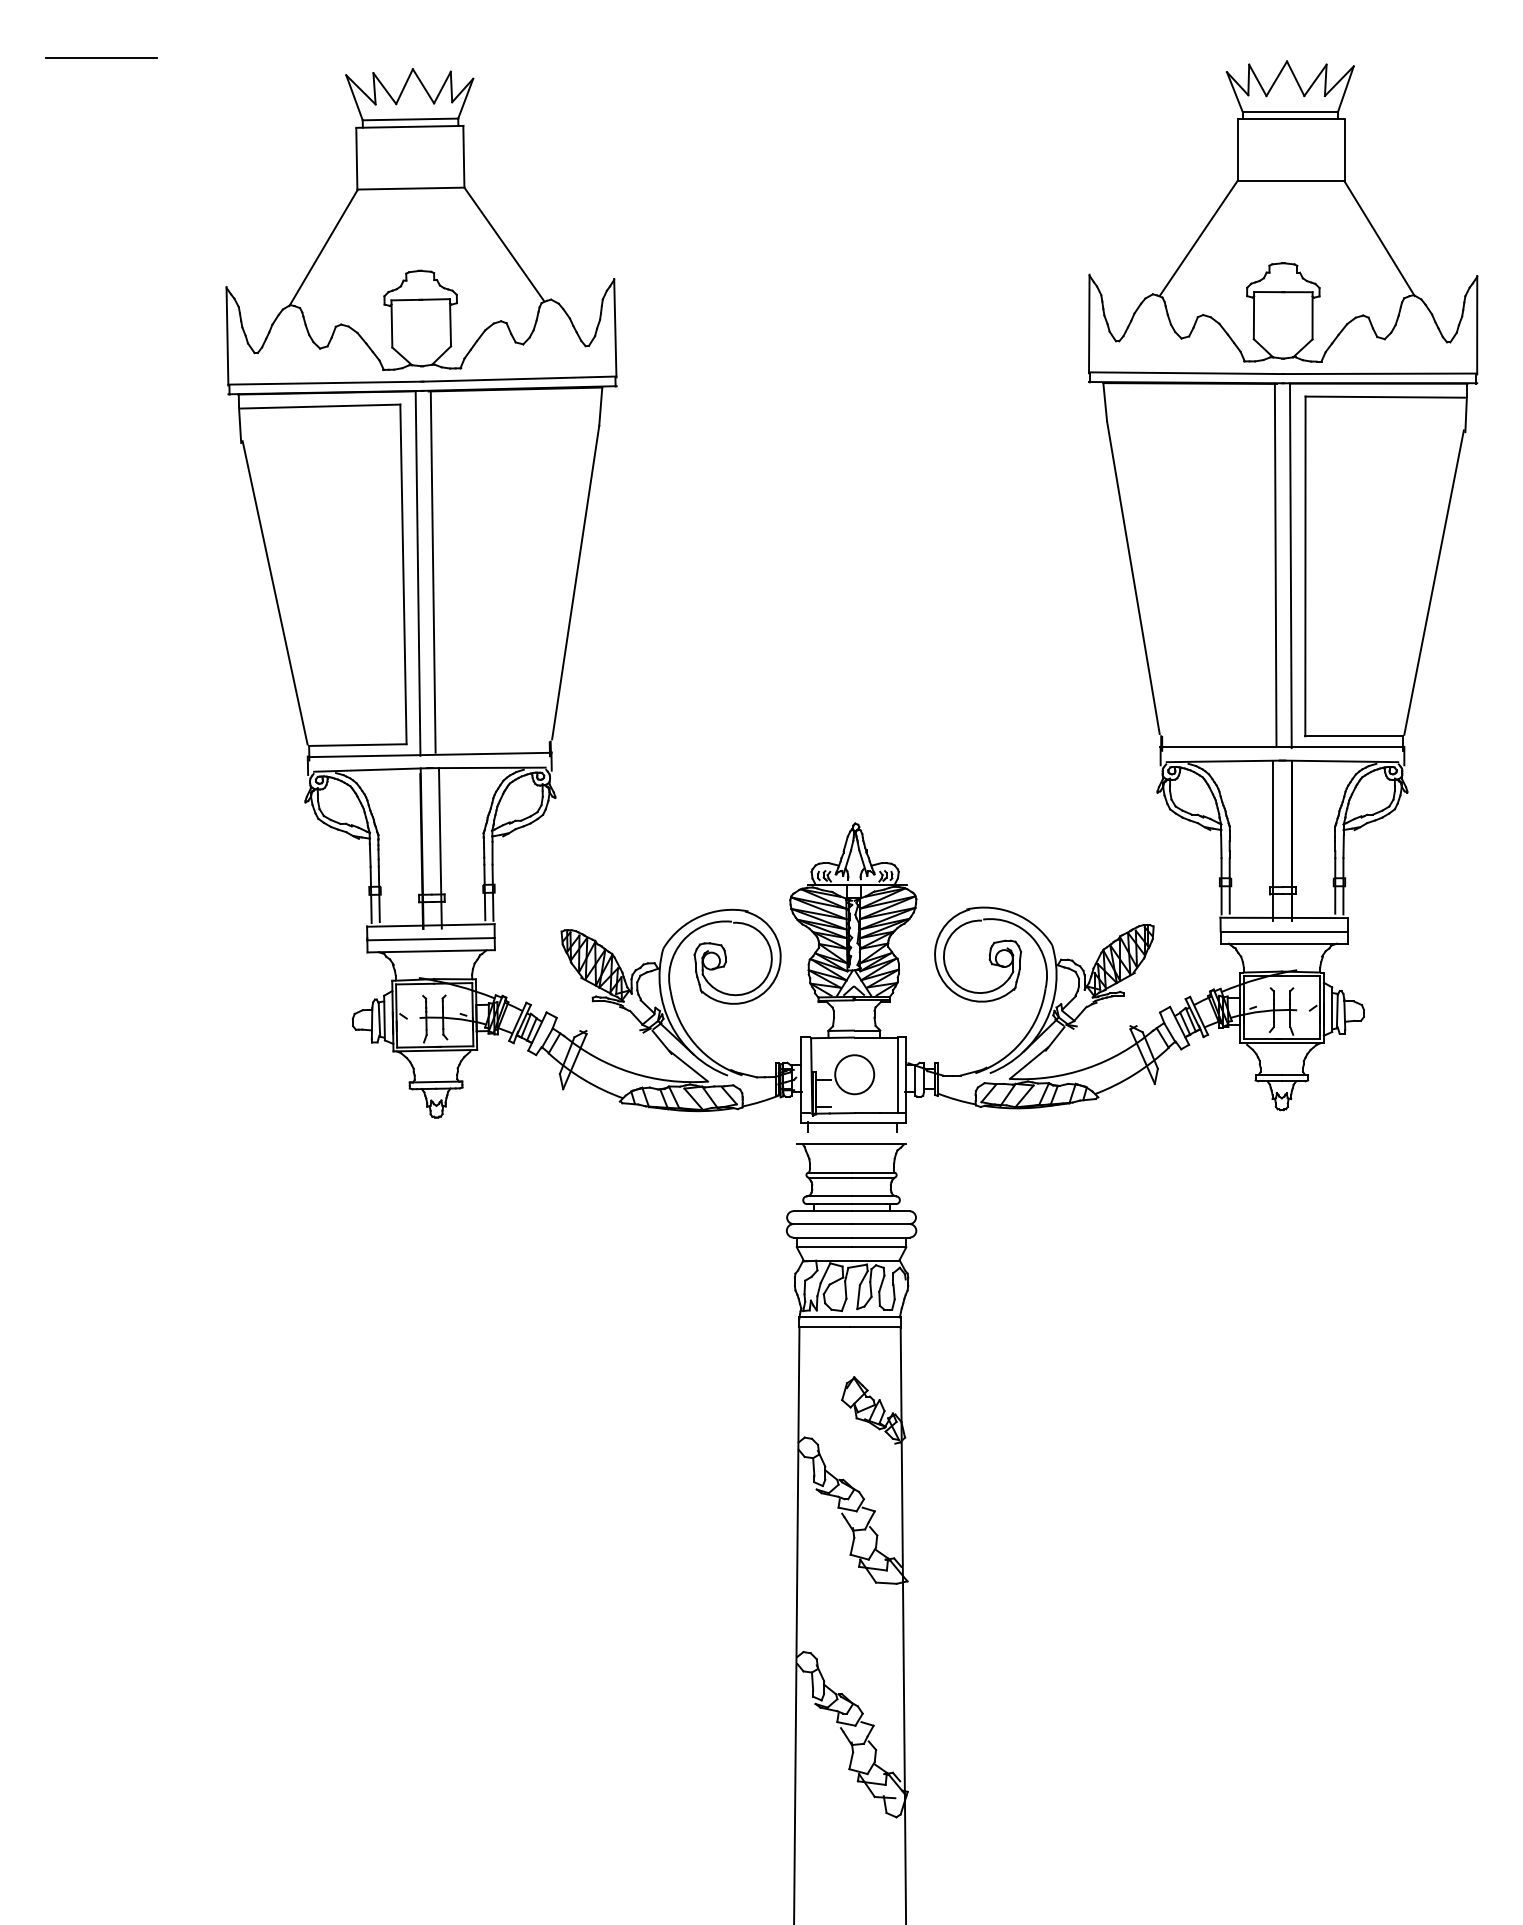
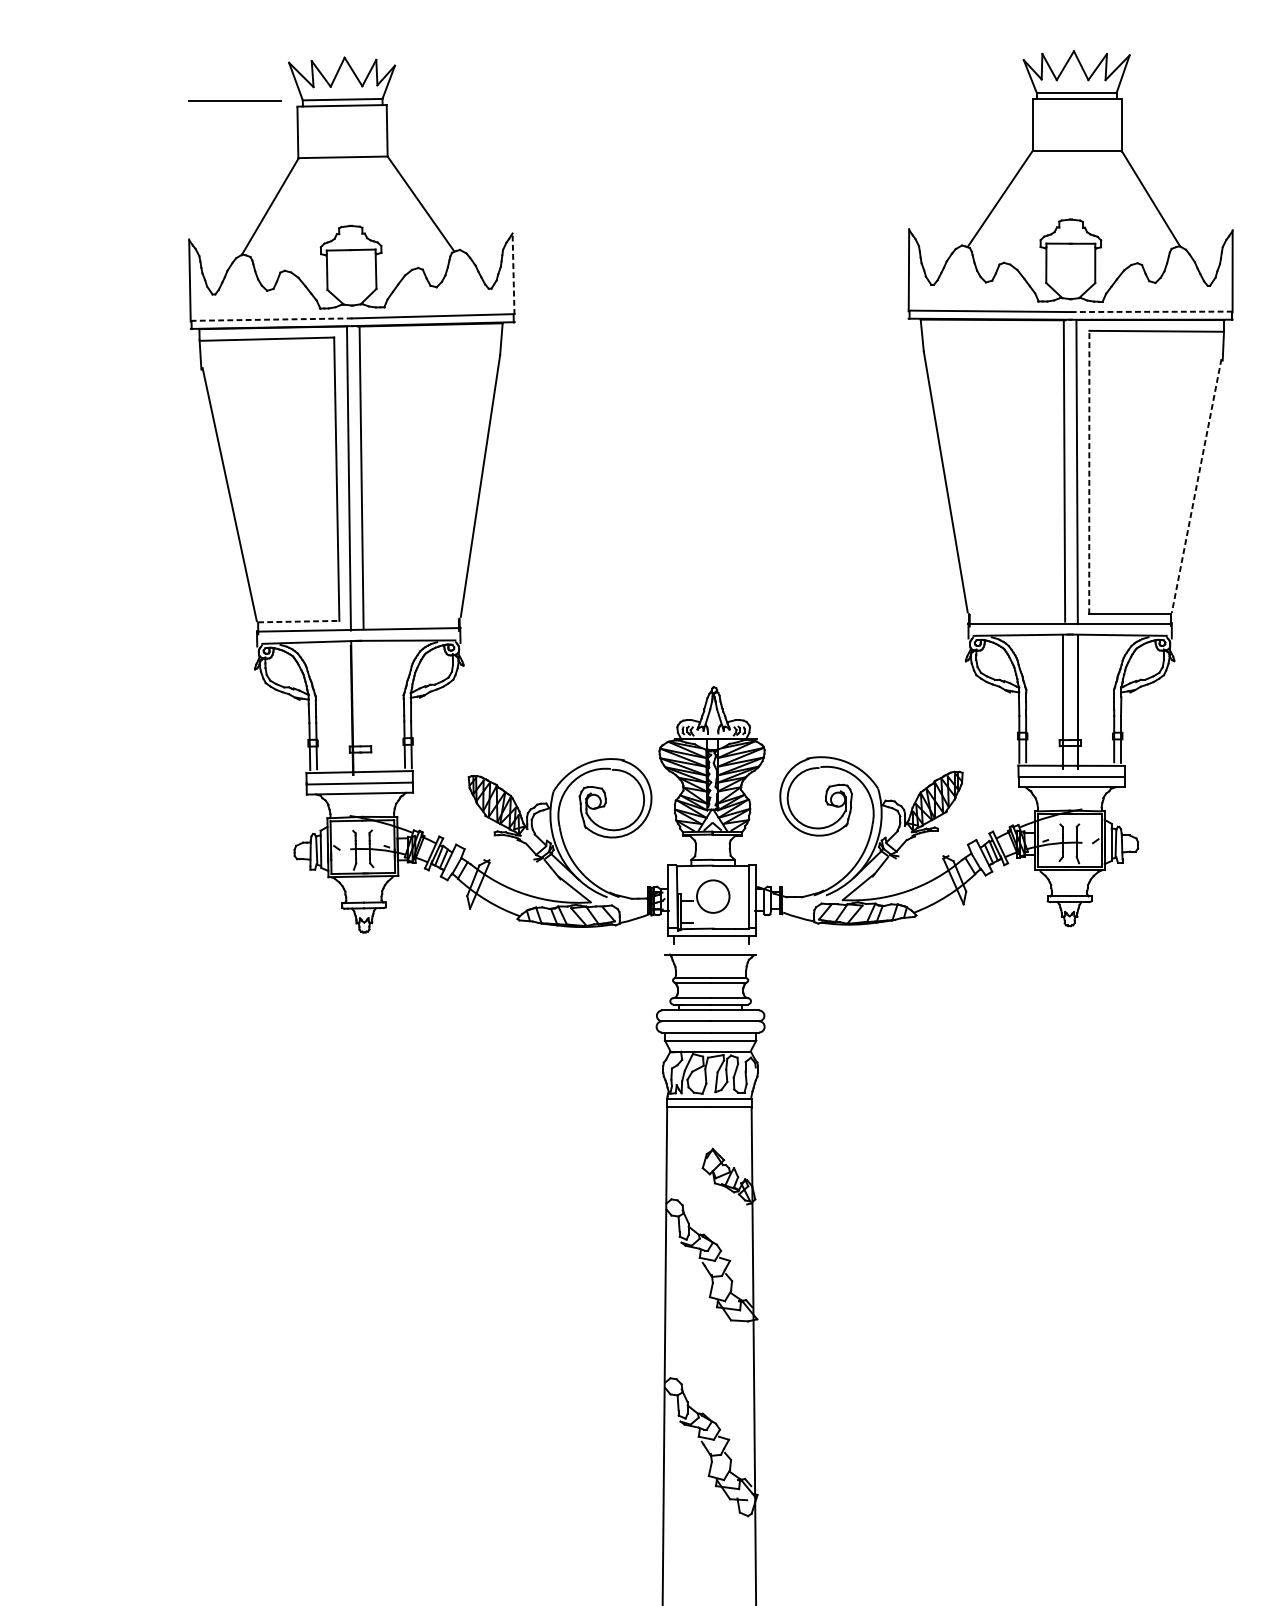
line: (101, 57) -> (235, 100), moved
line: (615, 327) -> (513, 273), solid -> dashed
line: (1379, 373) -> (1151, 311), solid -> dashed
line: (325, 383) -> (271, 319), solid -> dashed
line: (1305, 566) -> (1089, 472), solid -> dashed
line: (1434, 583) -> (1196, 486), solid -> dashed
line: (357, 745) -> (298, 621), solid -> dashed
line: (439, 848) -> (366, 707), removed

